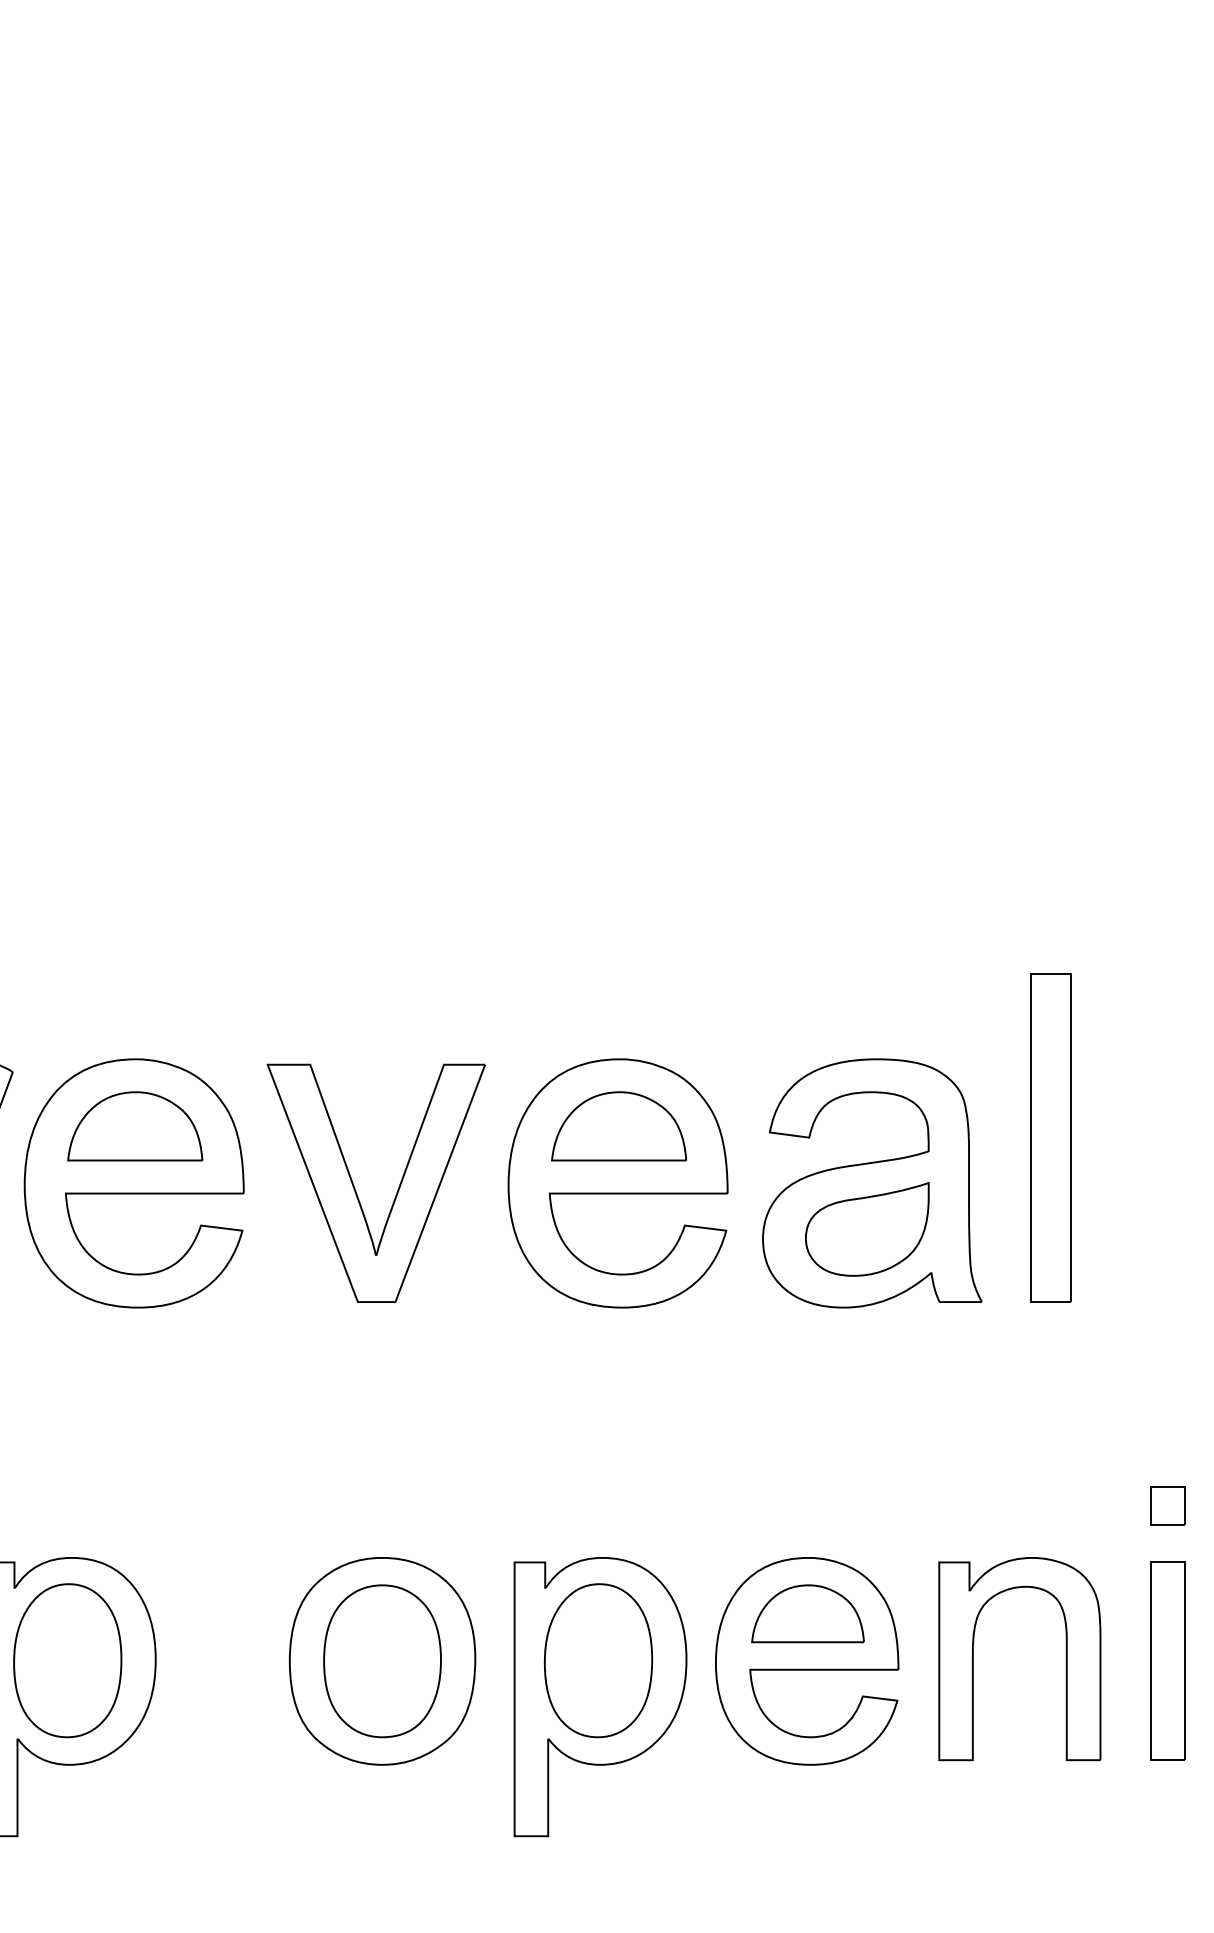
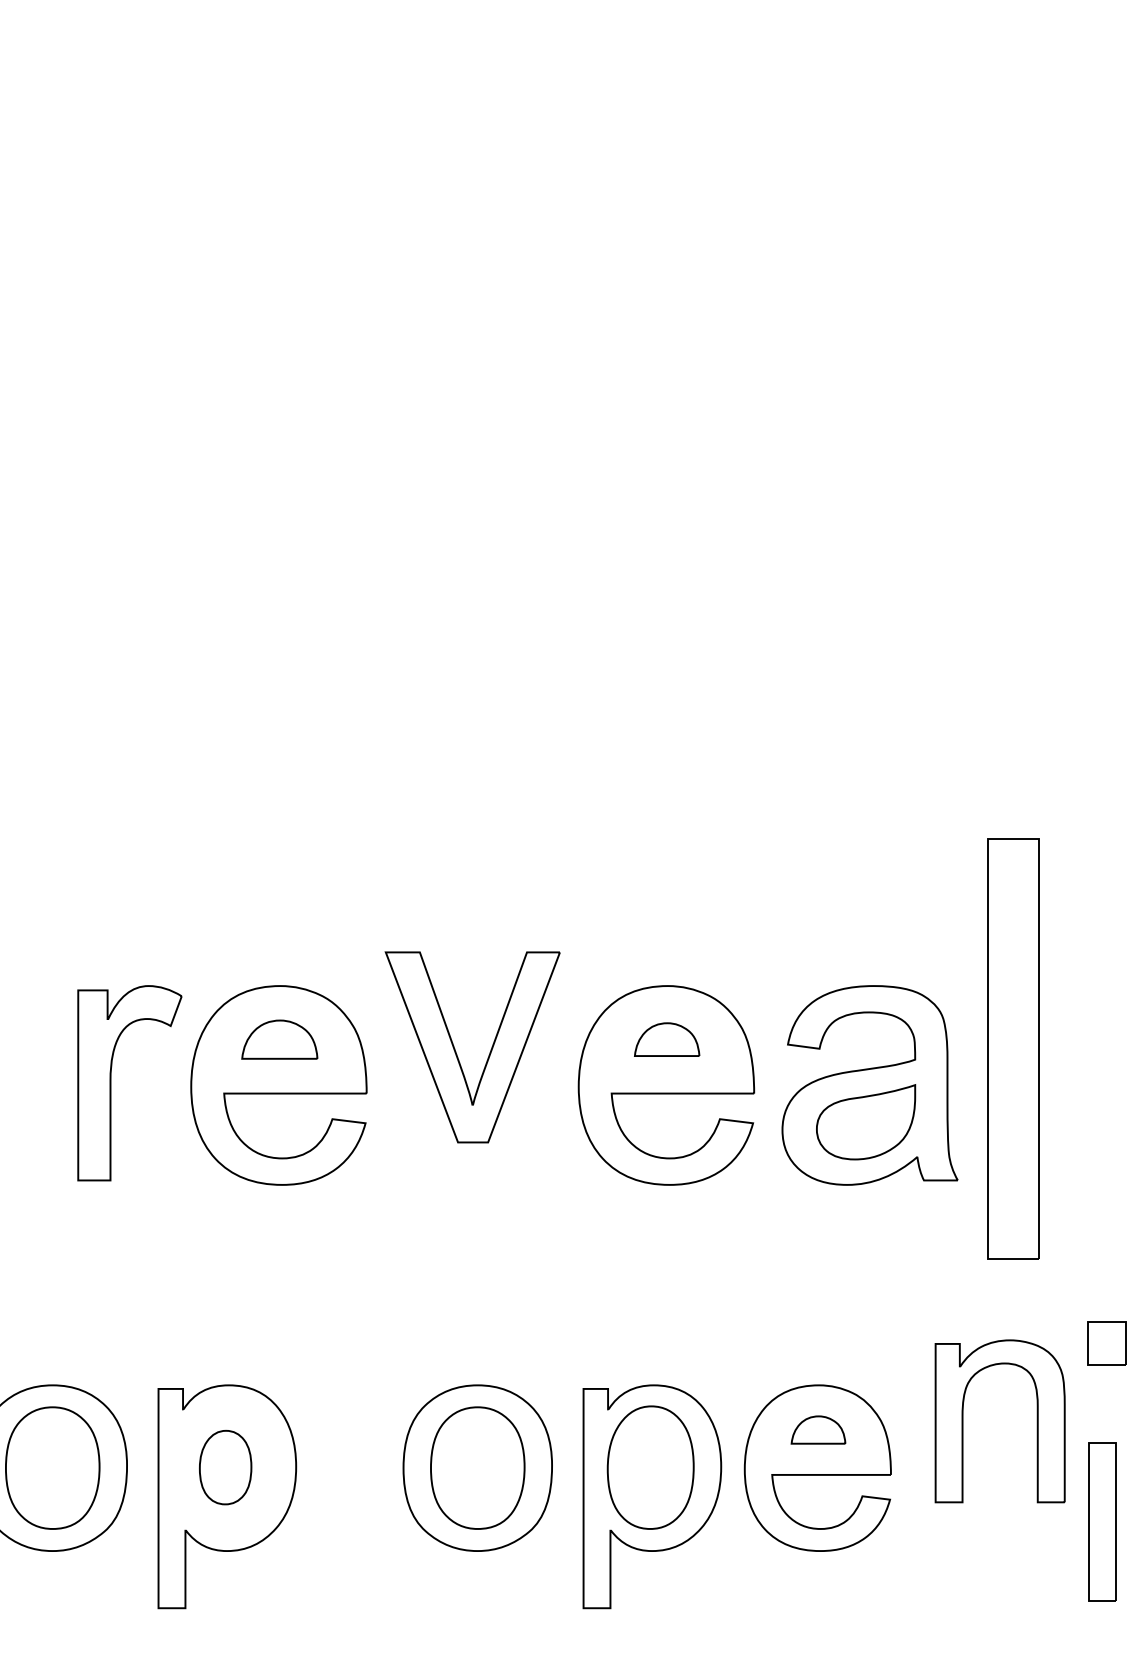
part: (134, 1126) -> (279, 1039), size x0.7
part: (618, 1126) -> (666, 1039), size x0.6
part: (1050, 1137) -> (1012, 1048), size x1.6
part: (355, 1188) -> (456, 1051), moved
part: (1167, 1505) -> (1106, 1343), size x1.4
part: (807, 1613) -> (818, 1429), size x0.6
part: (974, 1659) -> (963, 1421), moved
part: (67, 1660) -> (225, 1467), size x0.6
part: (1167, 1660) -> (1102, 1521), moved

